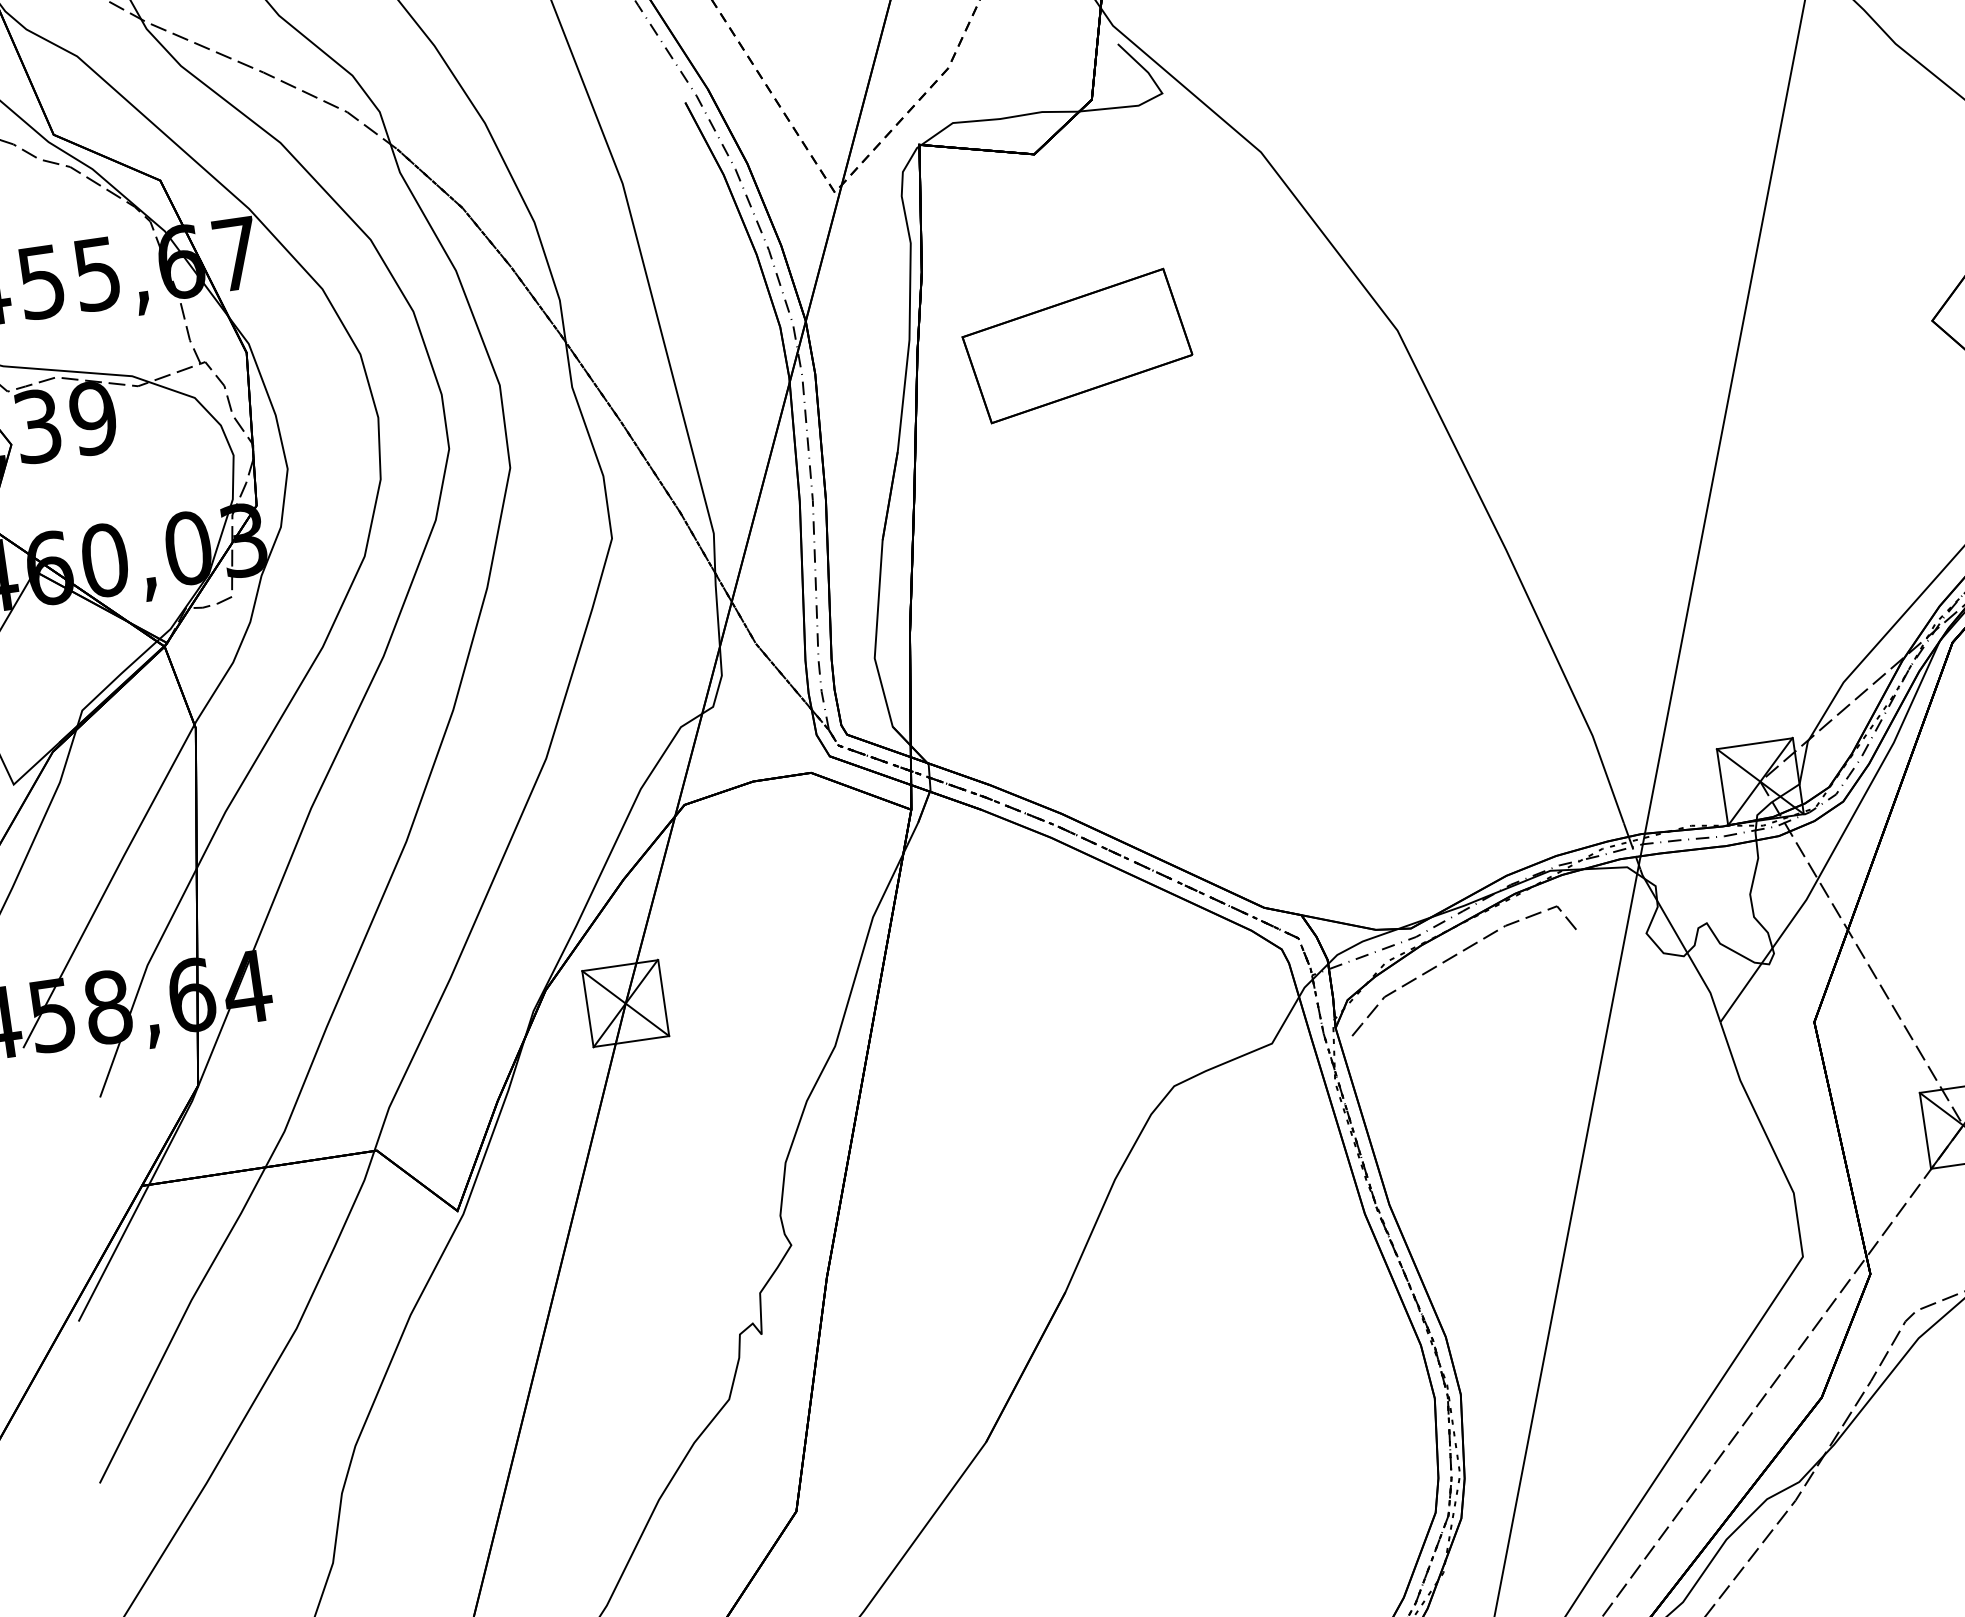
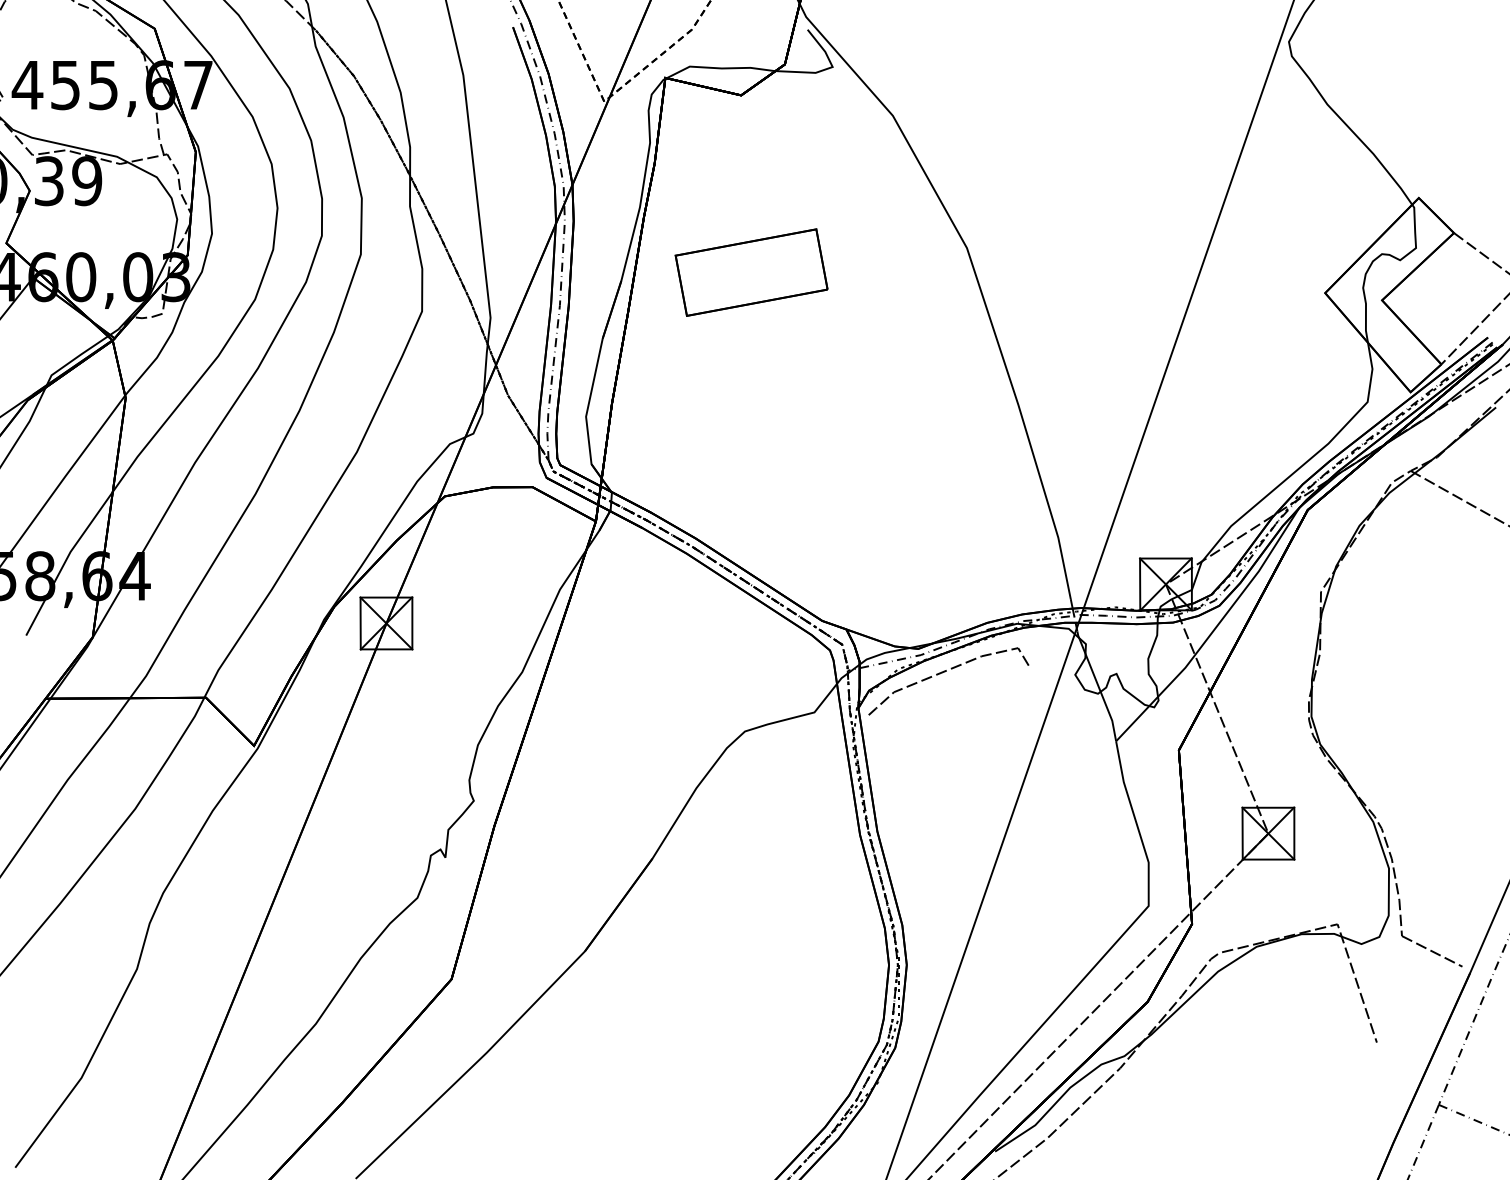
part: (1077, 345) -> (751, 272), moved

